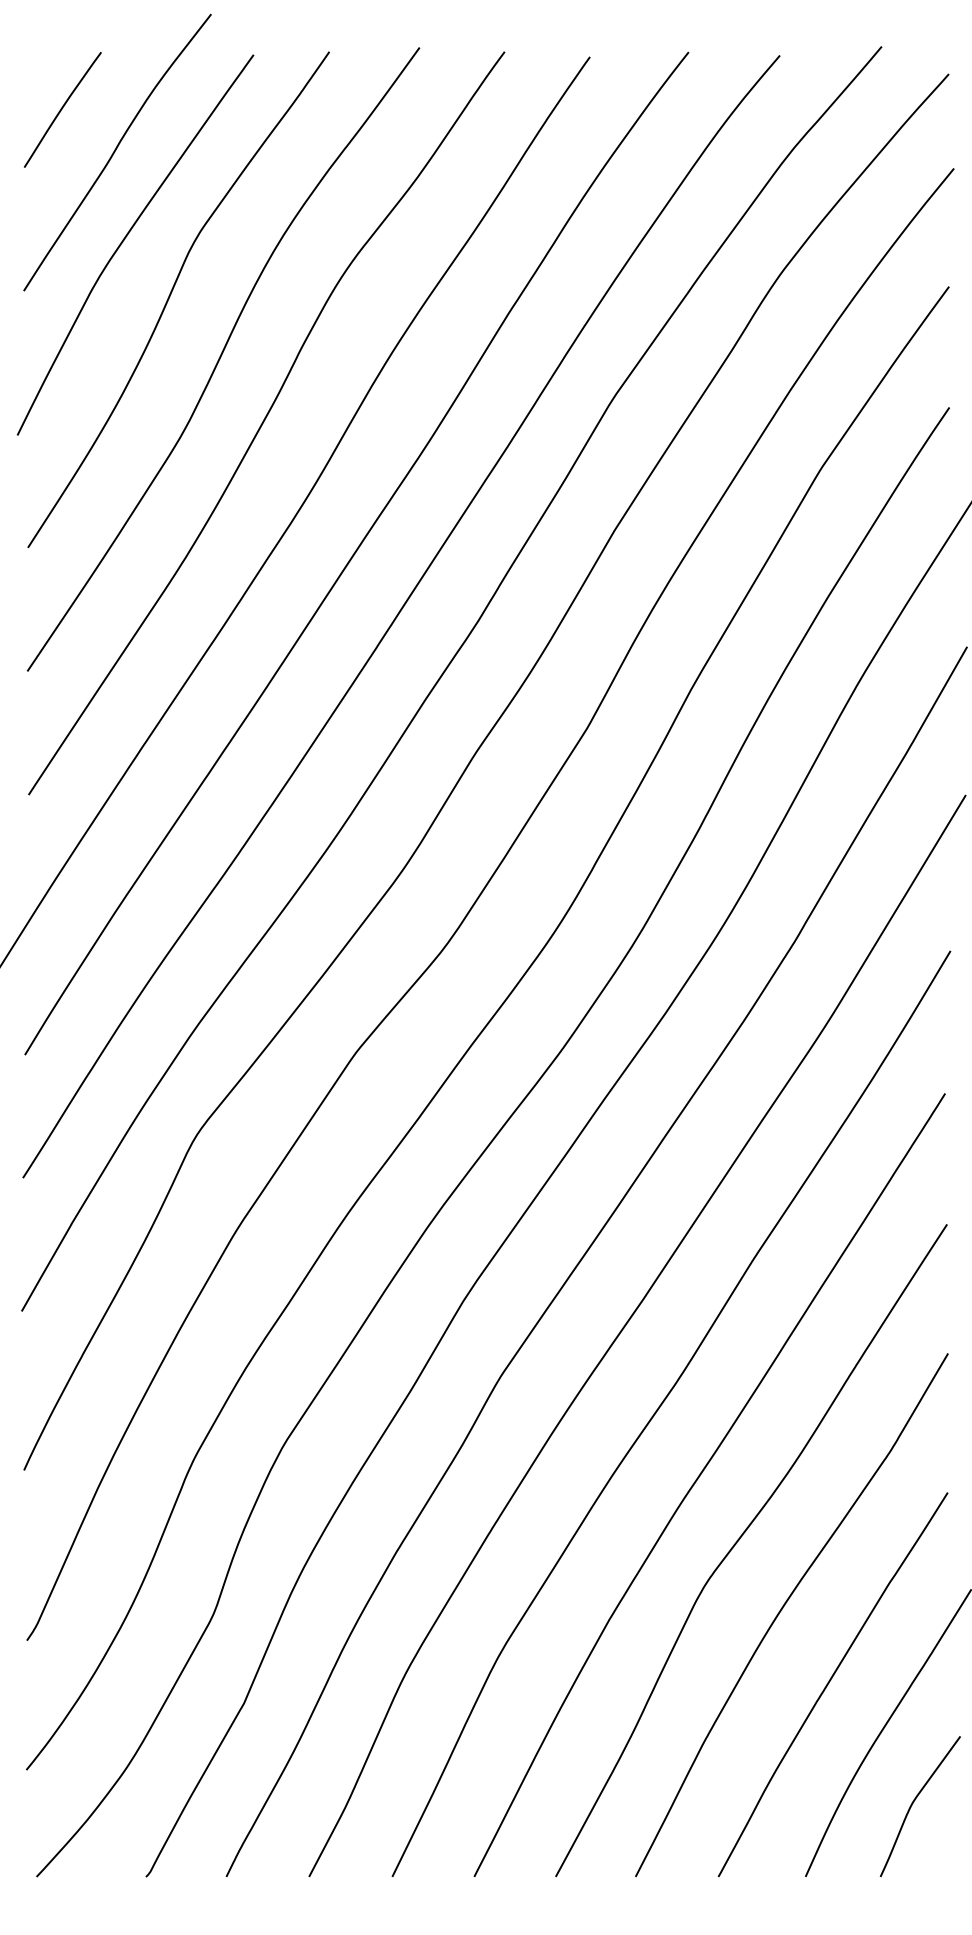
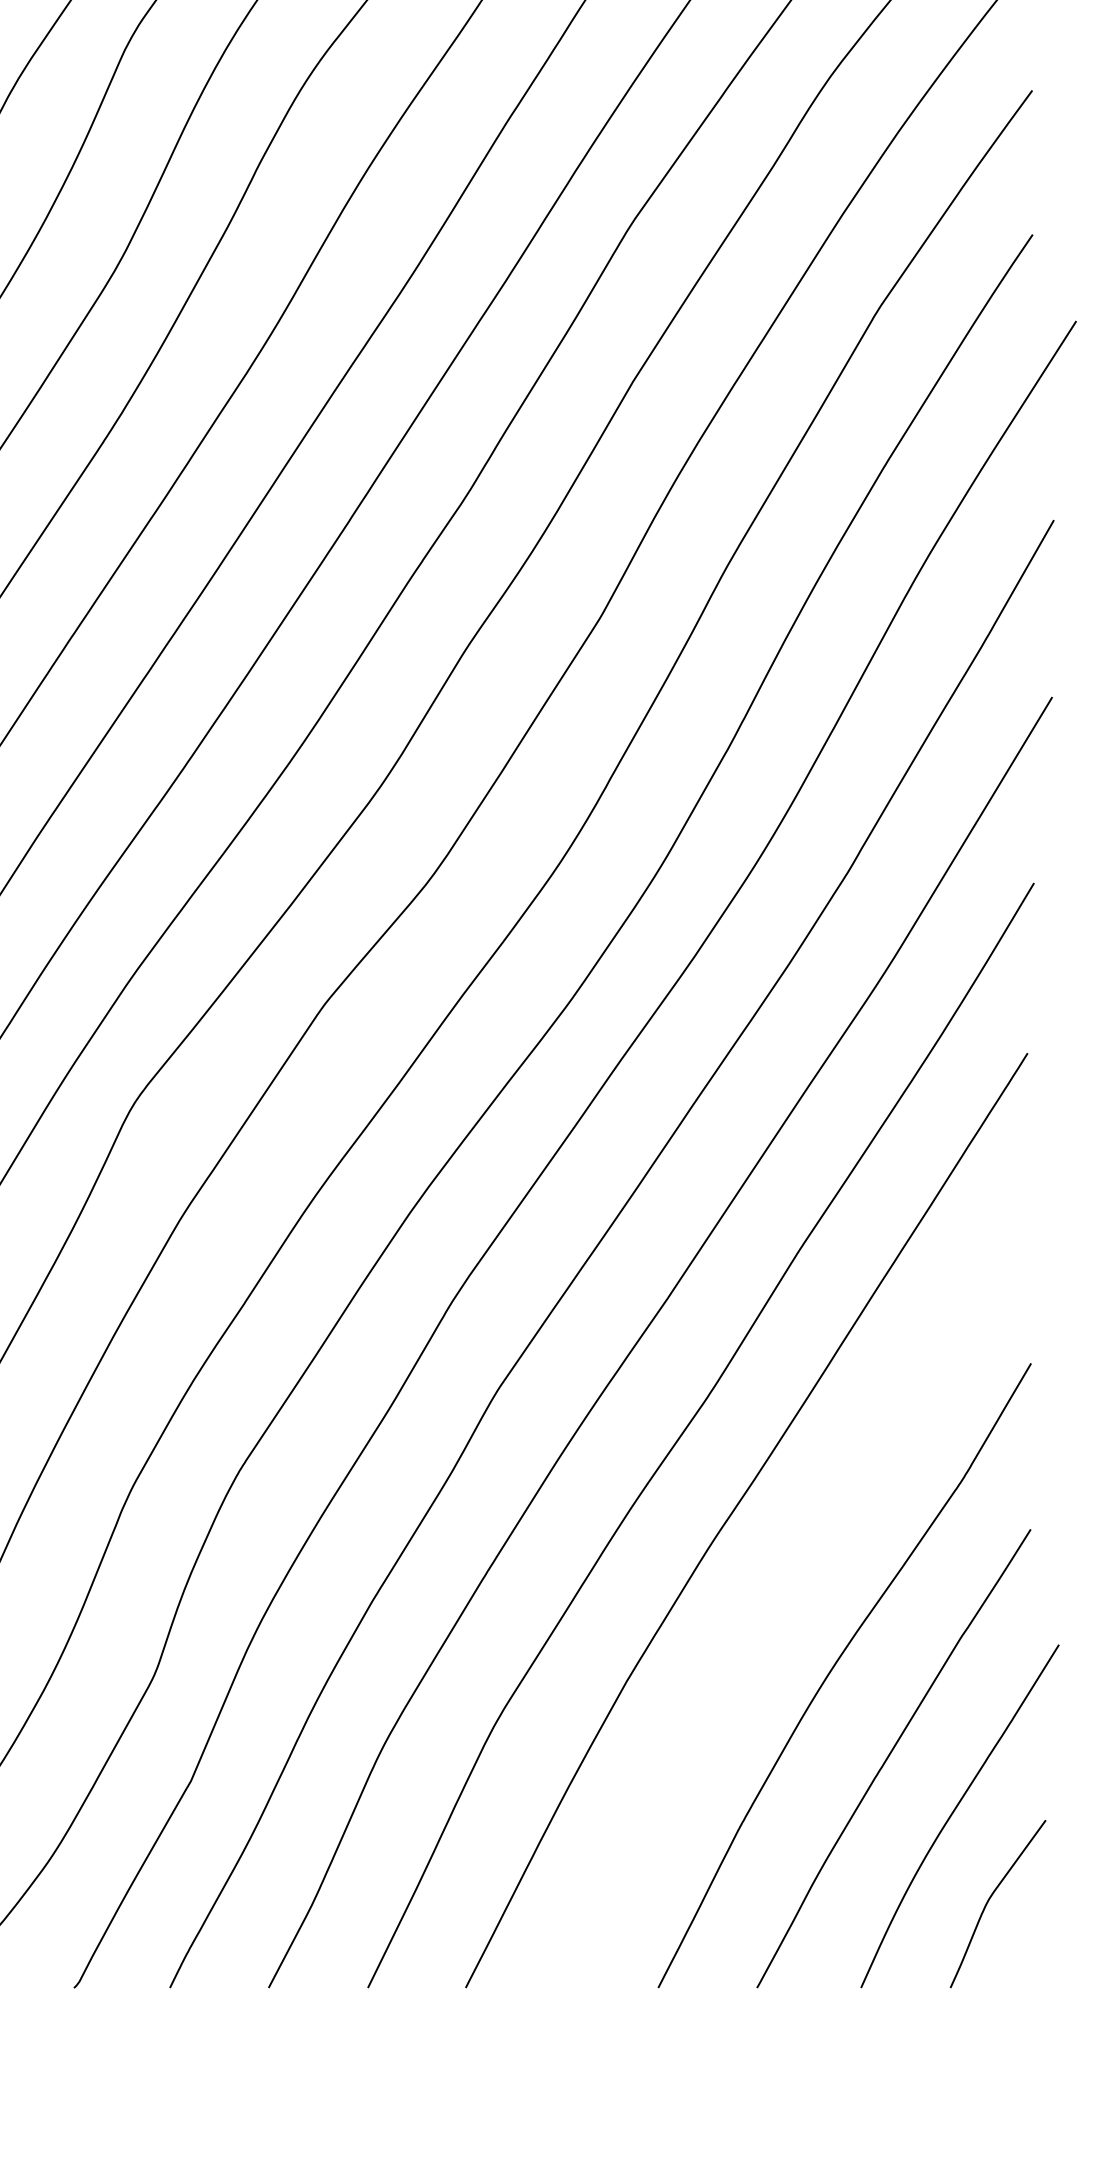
curve: (740, 1539) -> (783, 1585), removed

